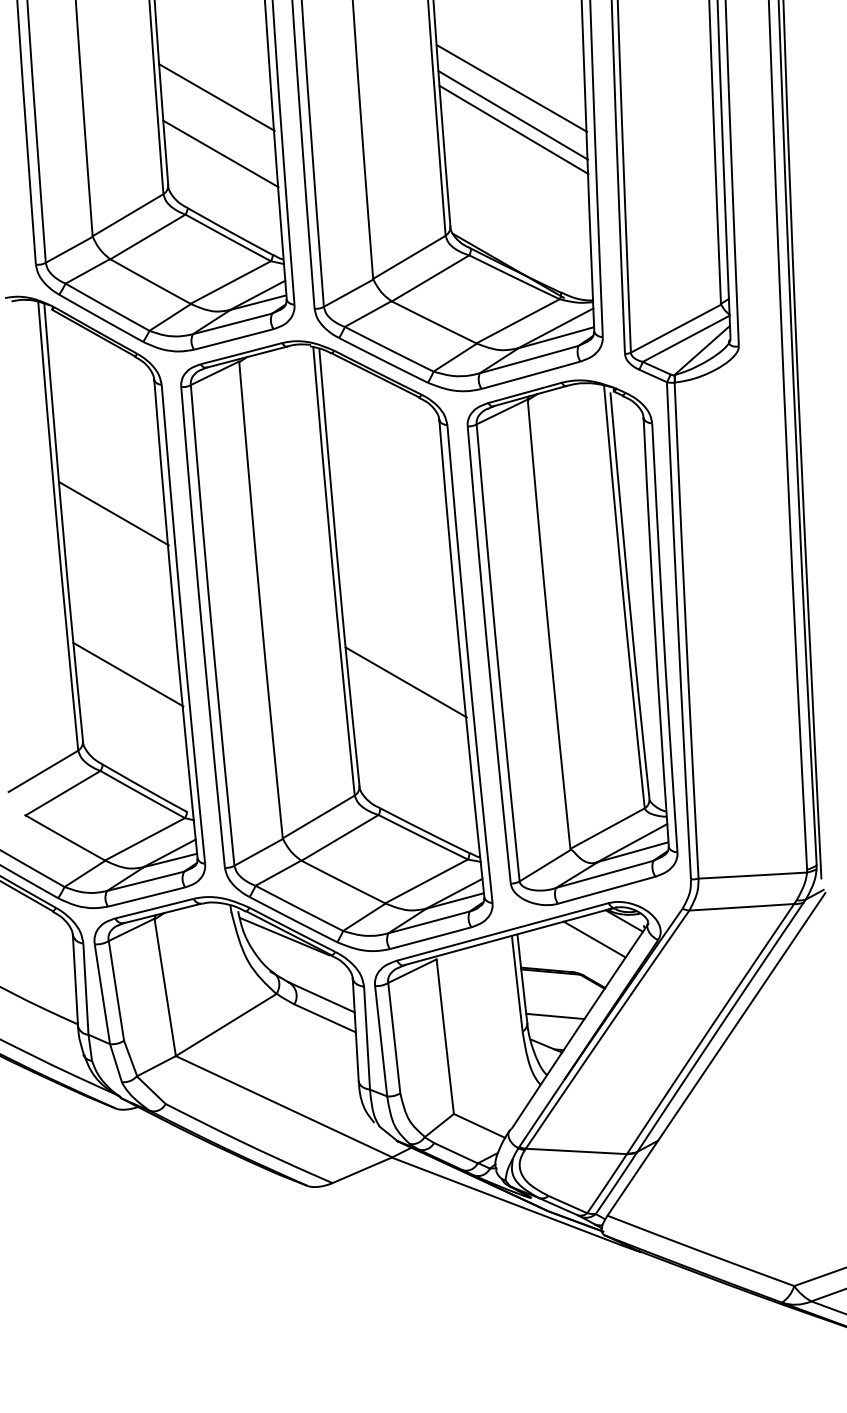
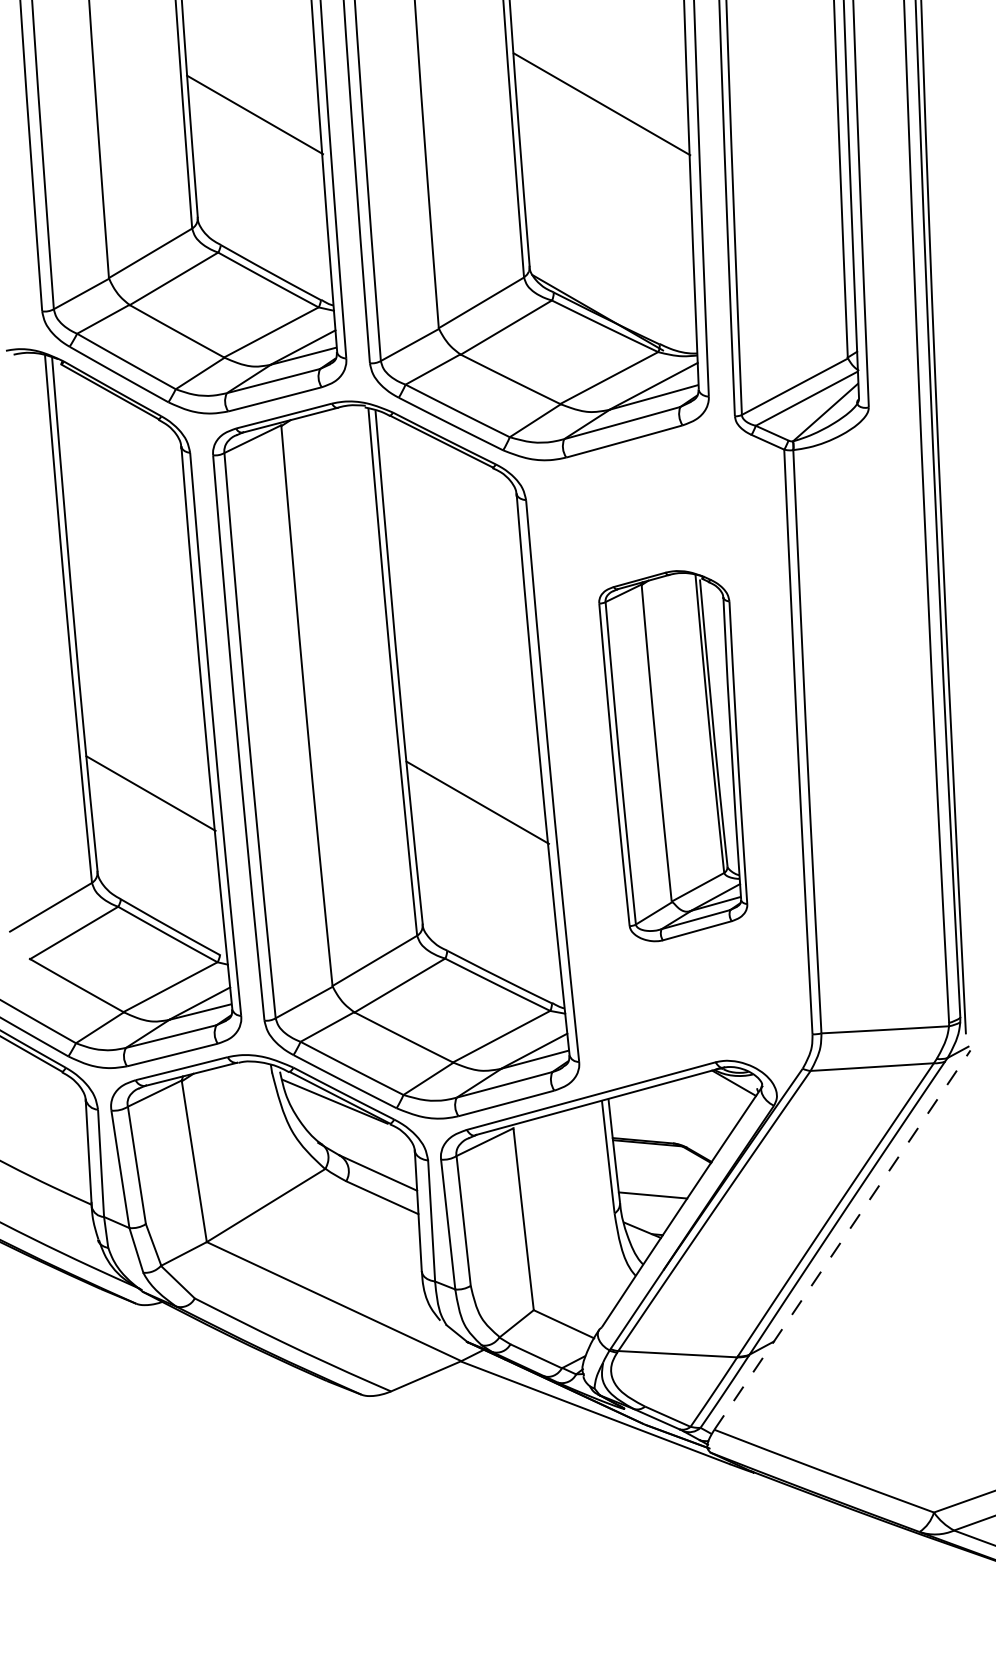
line: (512, 115) -> (602, 136), removed
line: (513, 129) -> (603, 152), removed
line: (220, 153) -> (259, 180), removed
line: (113, 513) -> (133, 604), removed
part: (572, 642) -> (673, 755), size x0.6
line: (594, 939) -> (699, 1104), removed
line: (716, 1054) -> (842, 1240), solid -> dashed

